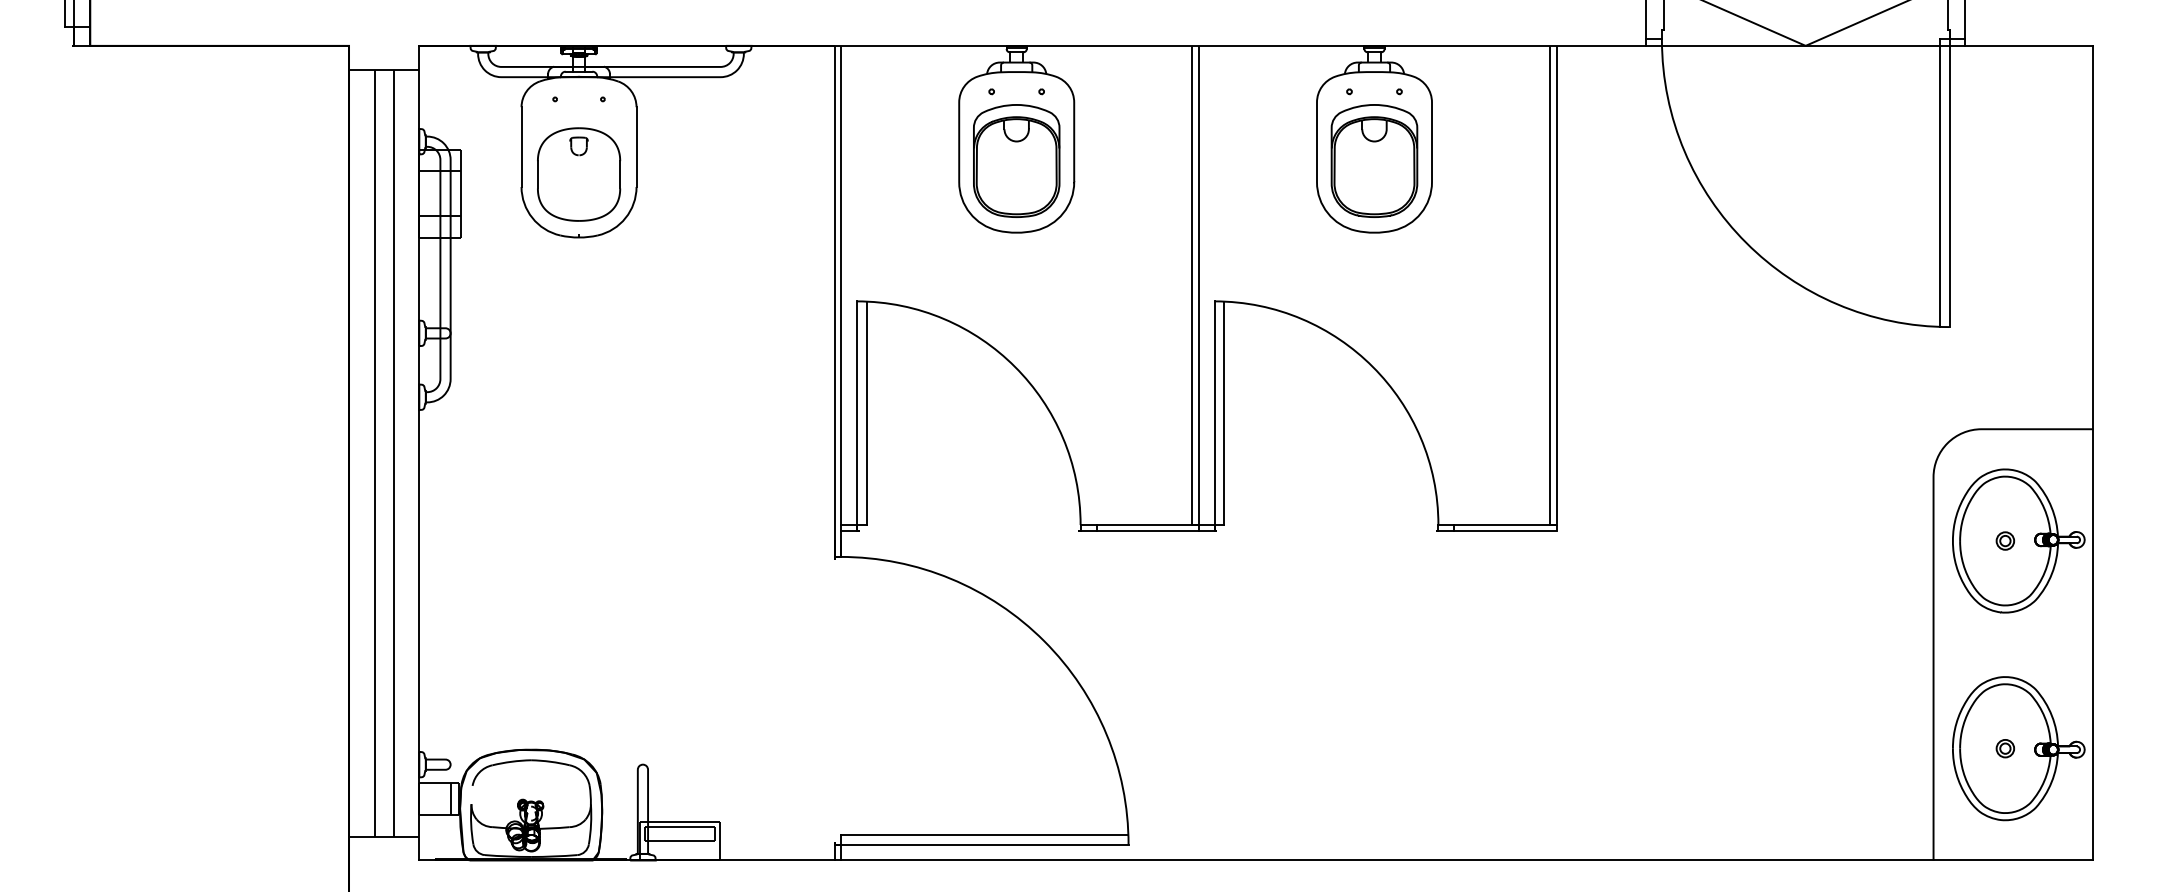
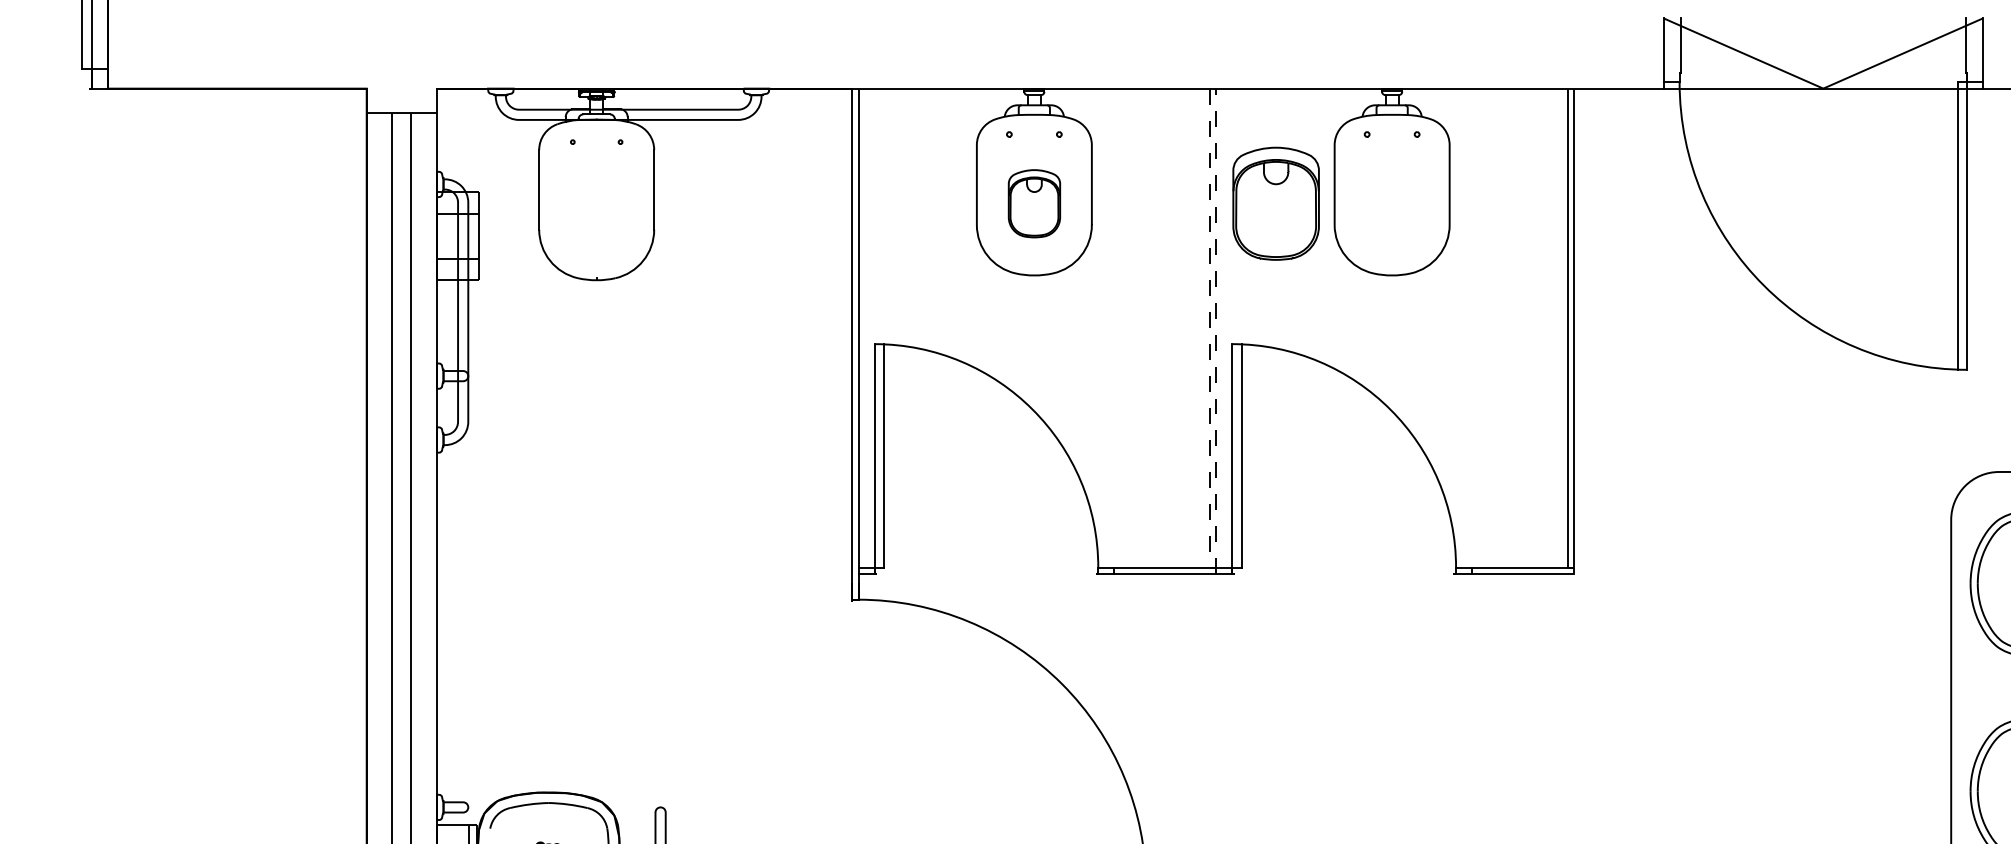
part: (1016, 160) -> (1034, 203), size x0.6
part: (1374, 160) -> (1276, 203), moved
part: (579, 174) -> (597, 217), removed
line: (1196, 525) -> (1214, 568), solid -> dashed

